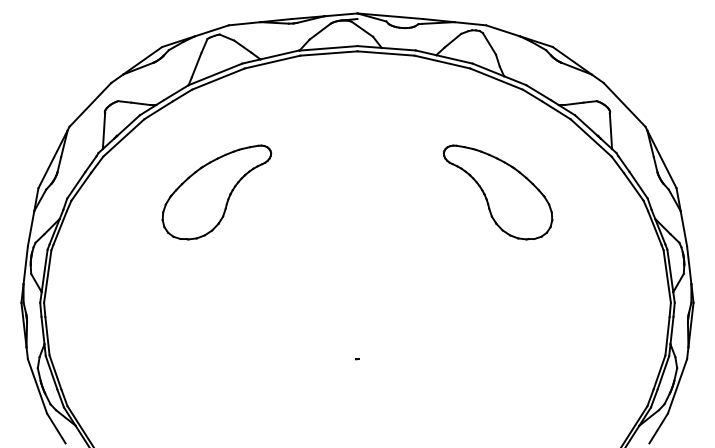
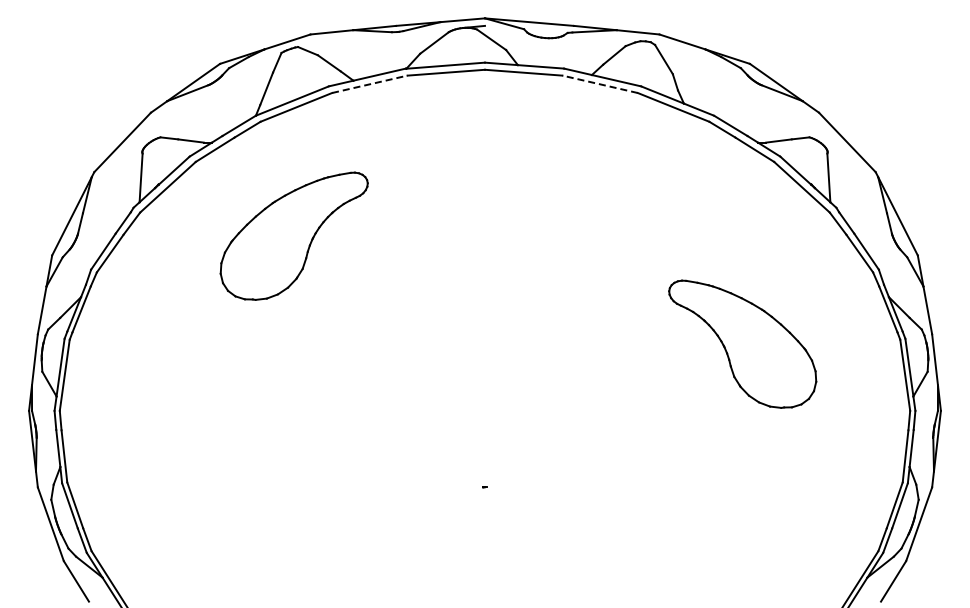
line: (272, 62) -> (369, 84), solid -> dashed
line: (442, 62) -> (600, 84), solid -> dashed
part: (216, 191) -> (293, 235), moved
part: (497, 191) -> (742, 343), moved

